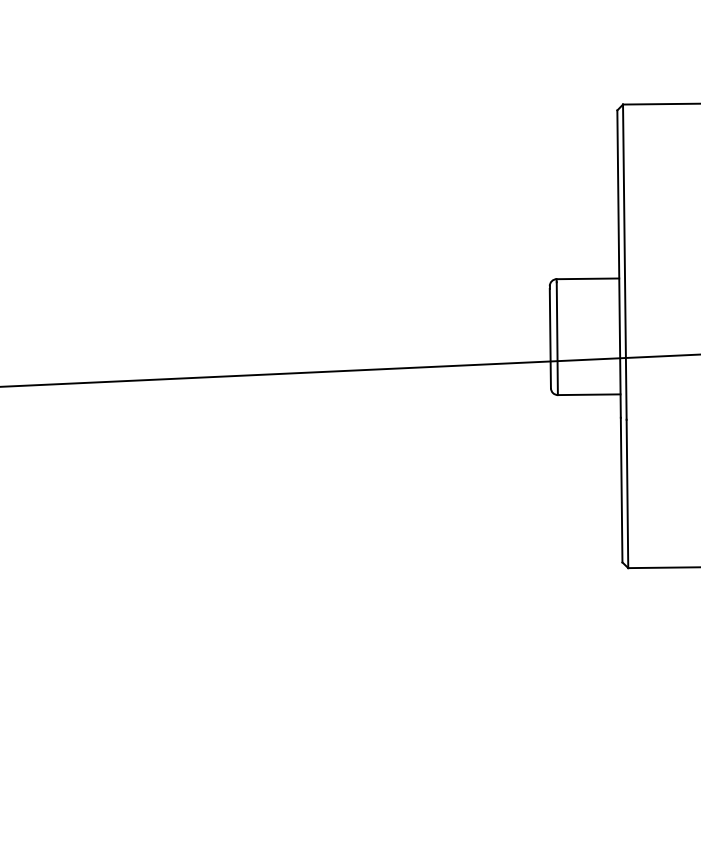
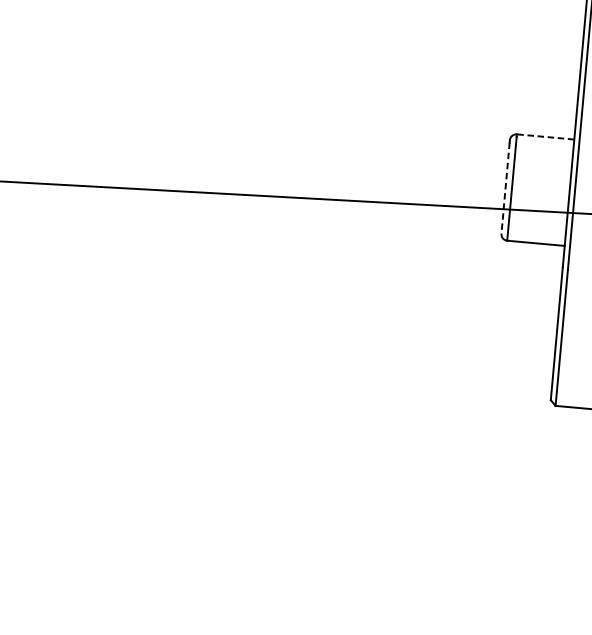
line: (587, 278) -> (545, 136), solid -> dashed
line: (550, 338) -> (505, 188), solid -> dashed

